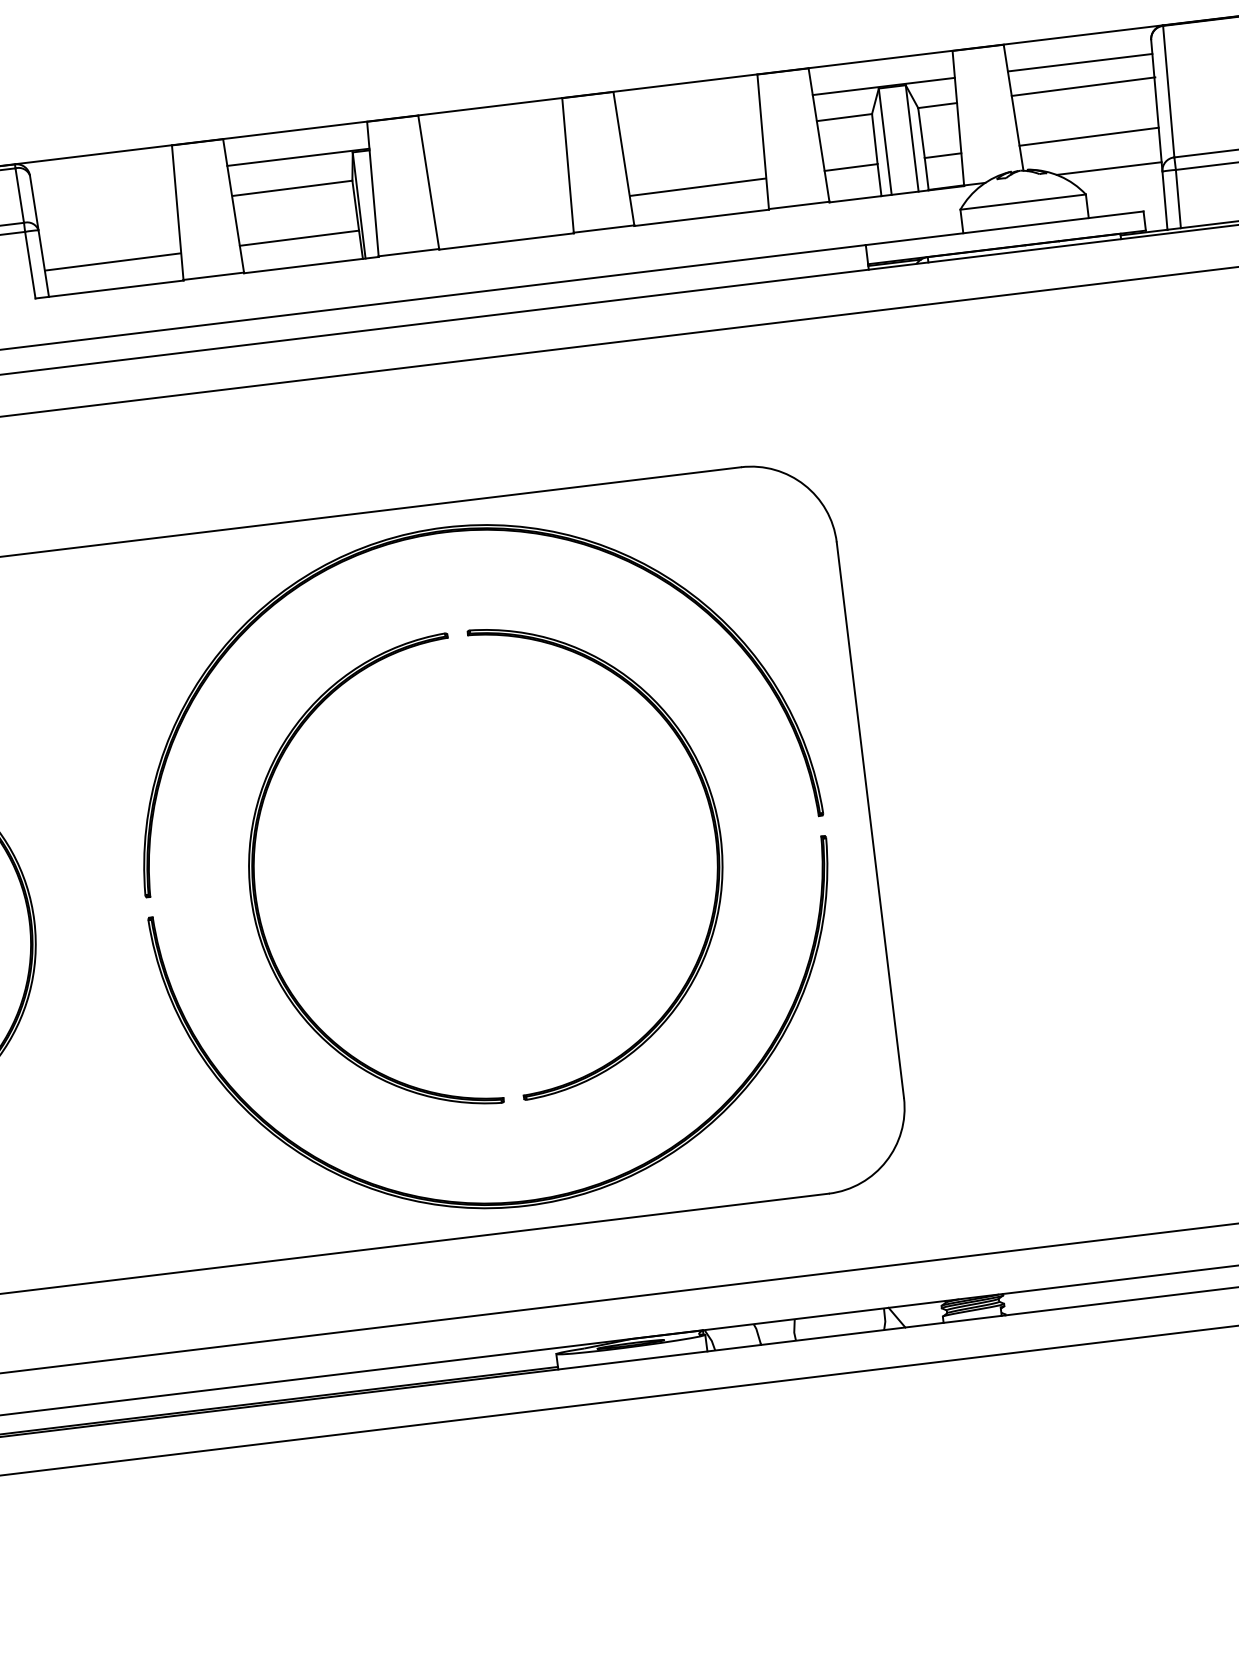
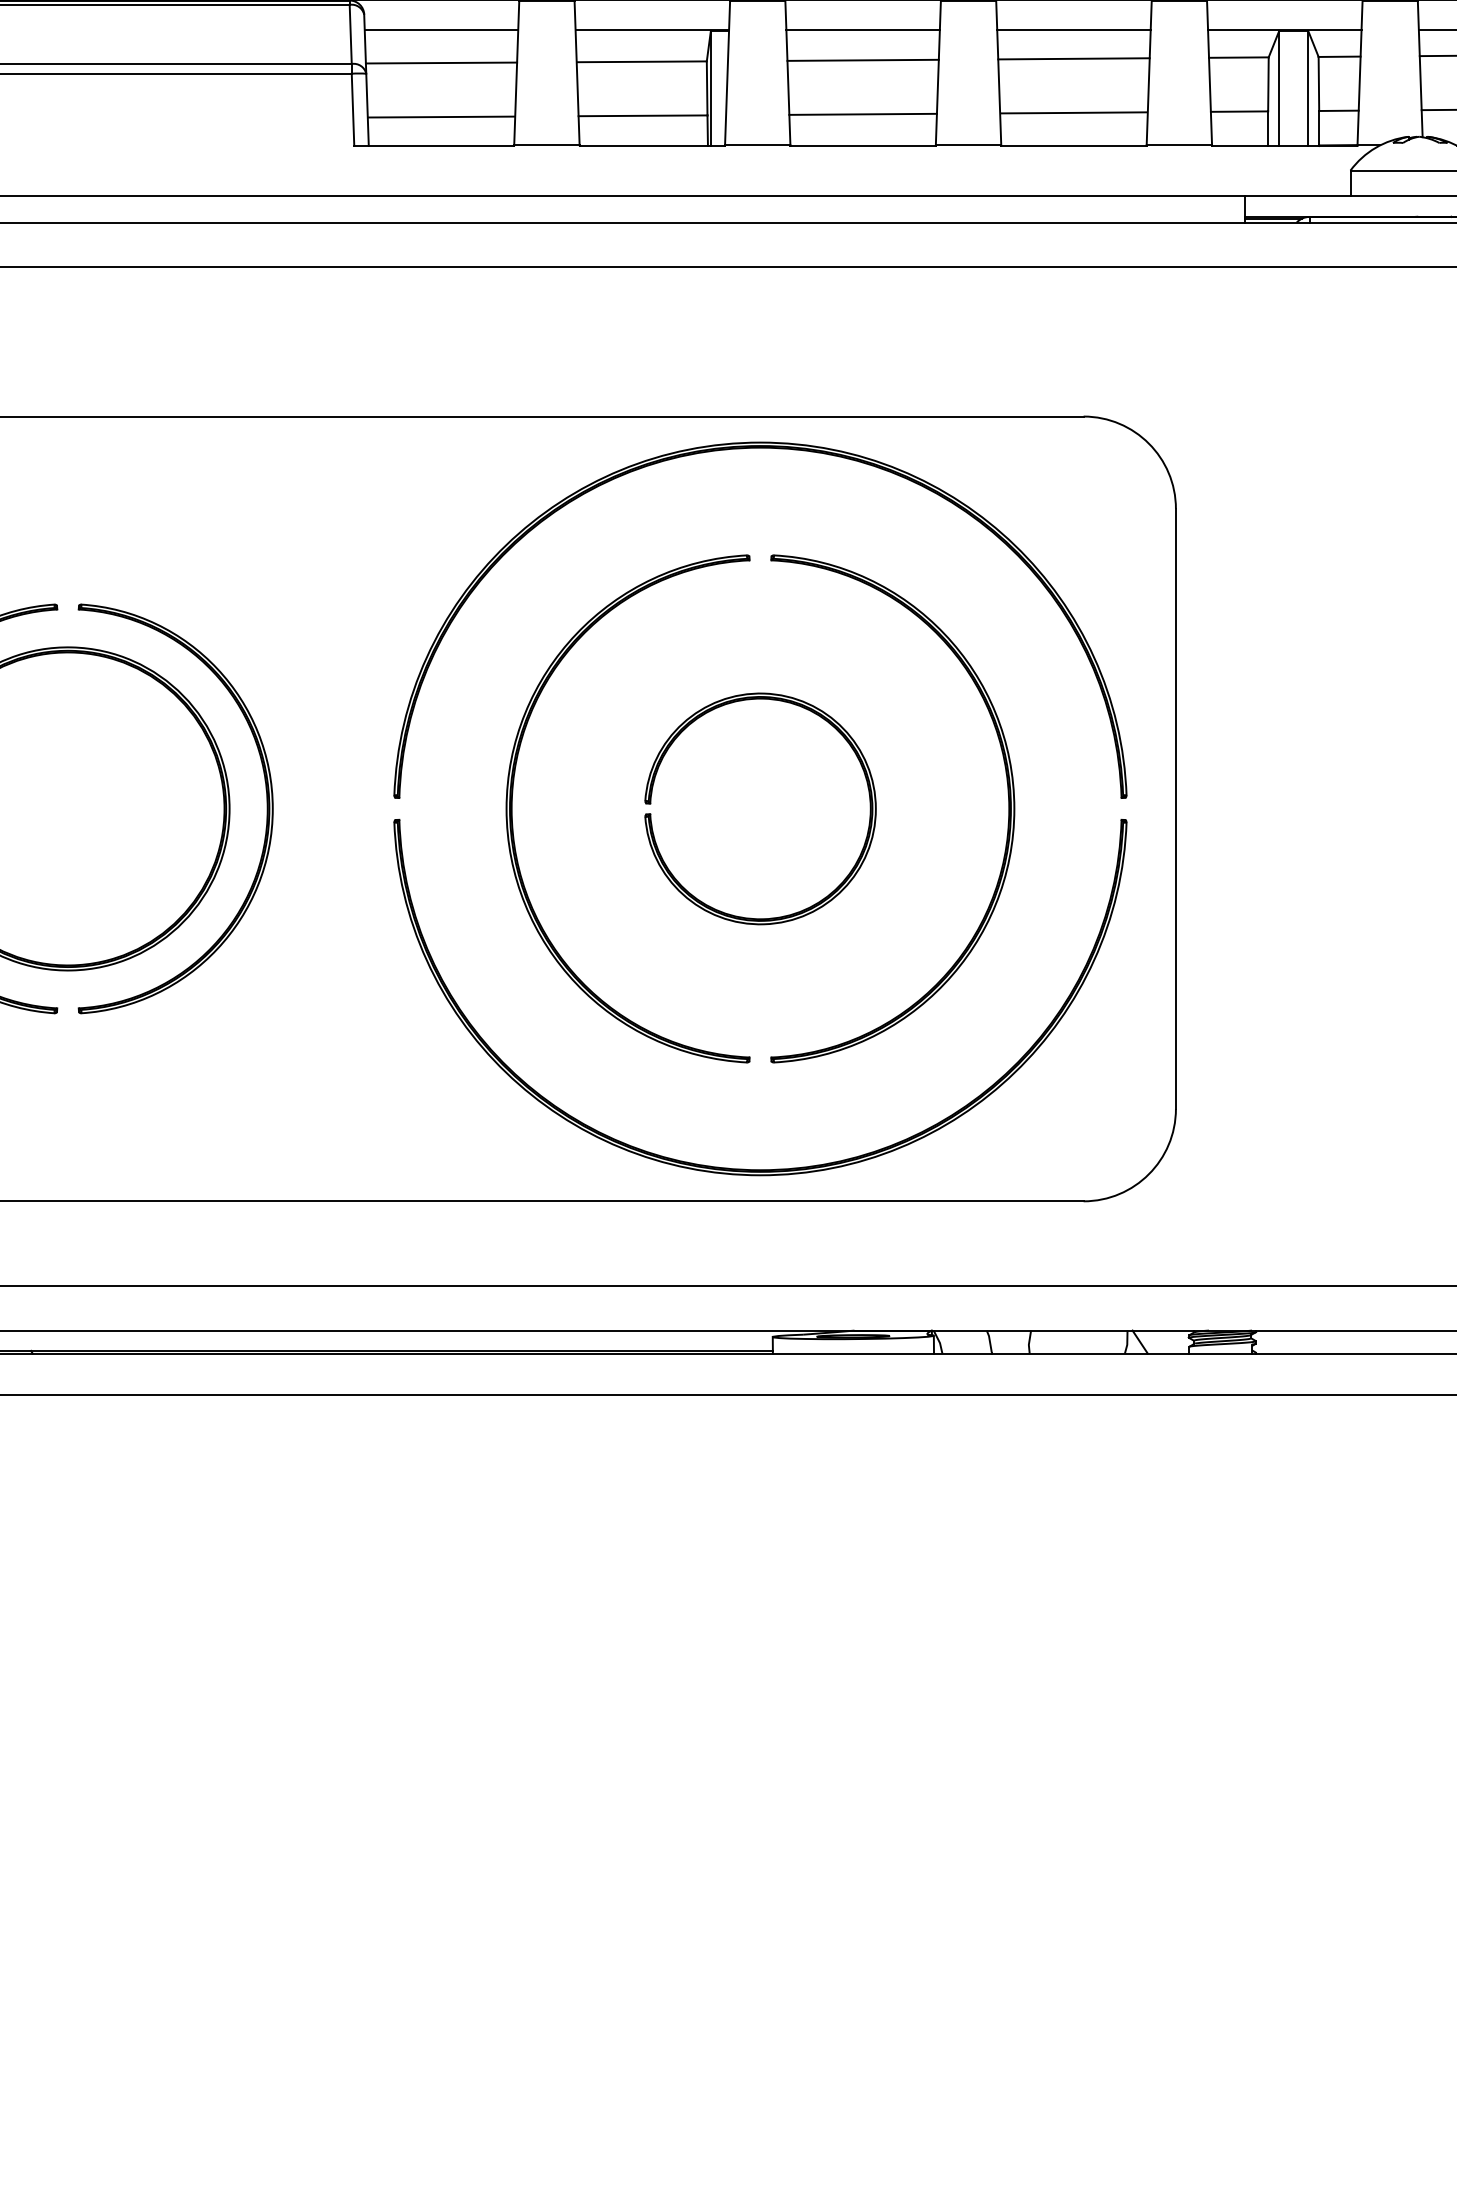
line: (688, 110) -> (1073, 29), added
line: (492, 133) -> (862, 29), added
line: (691, 136) -> (1073, 58), added
line: (496, 161) -> (862, 59), added
line: (103, 180) -> (441, 29), added
line: (106, 211) -> (441, 62), added
line: (502, 211) -> (862, 113), added
part: (463, 767) -> (749, 700), added

